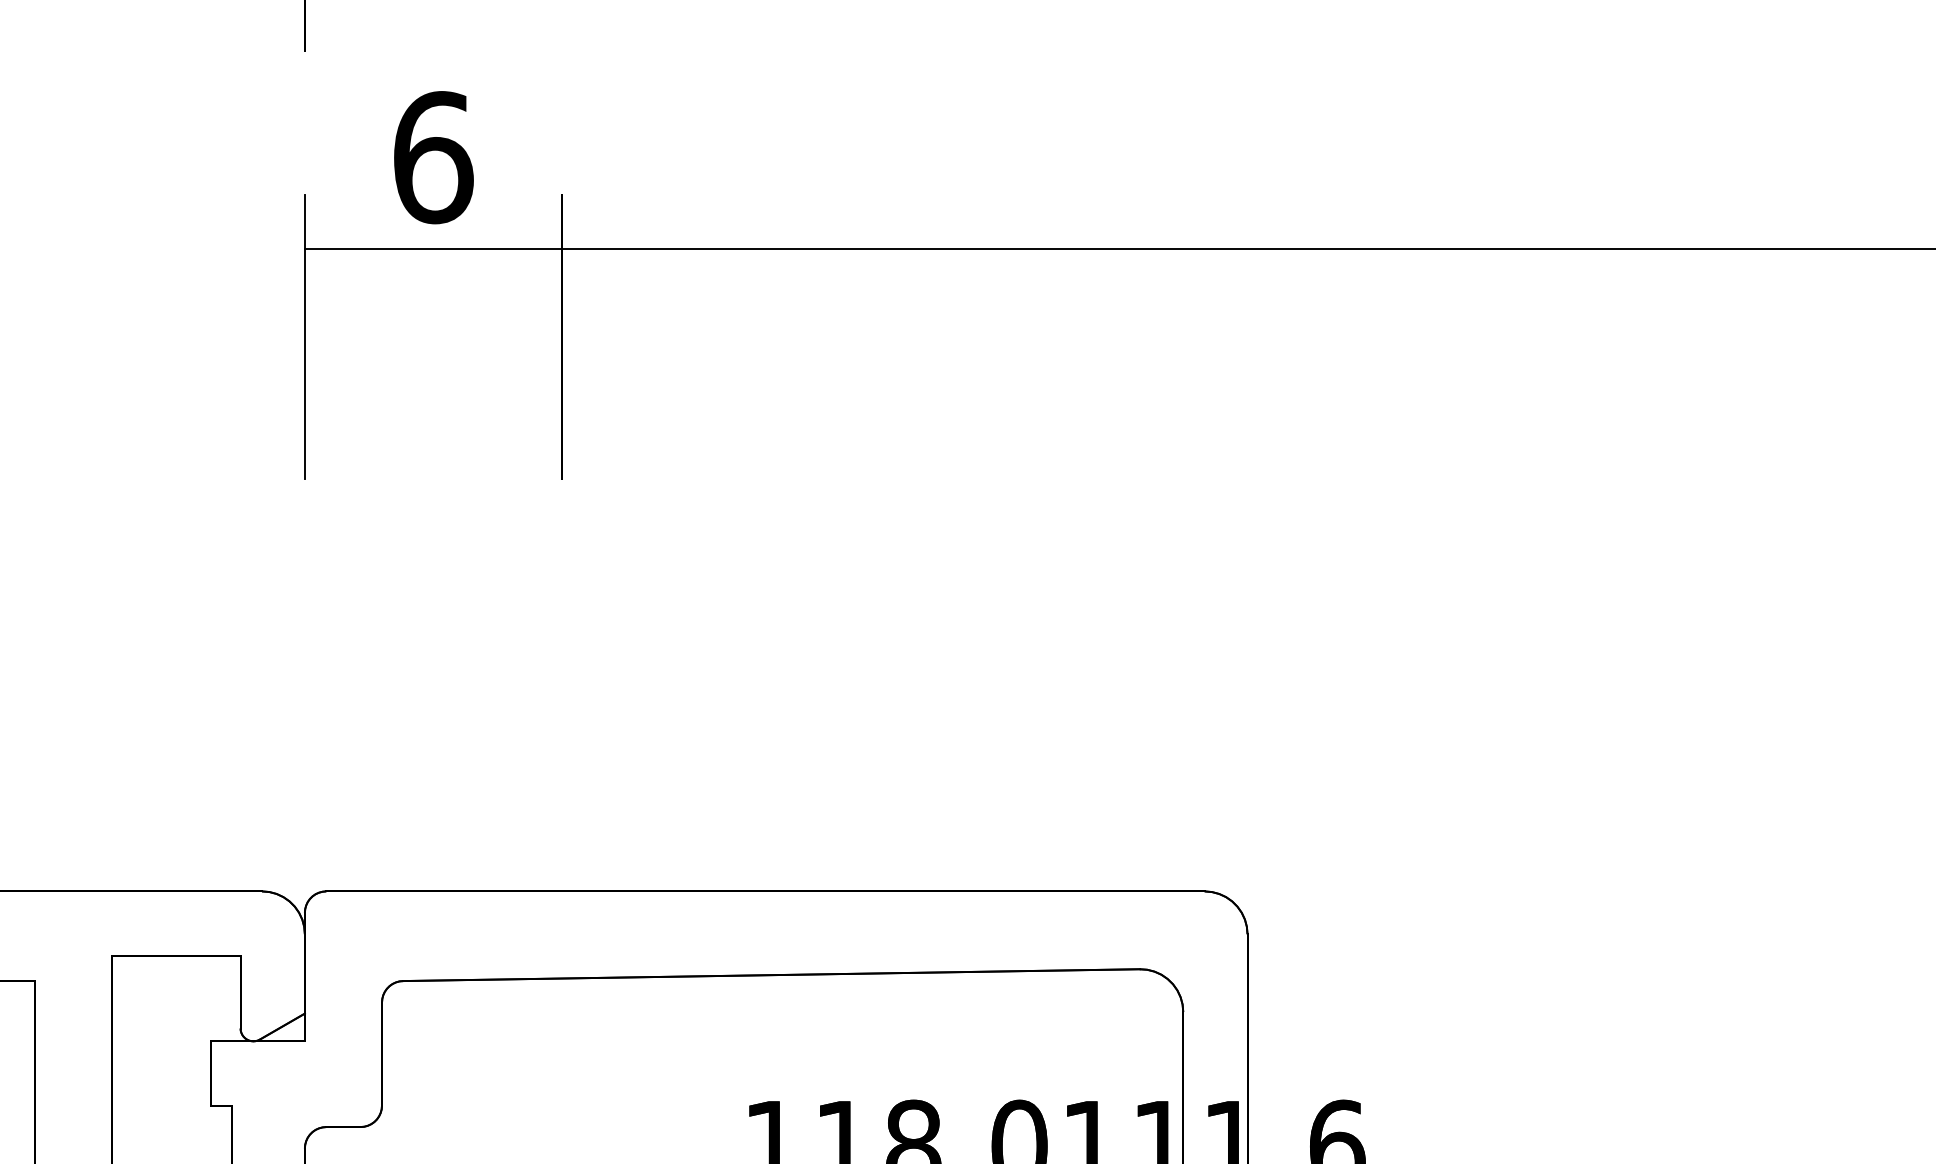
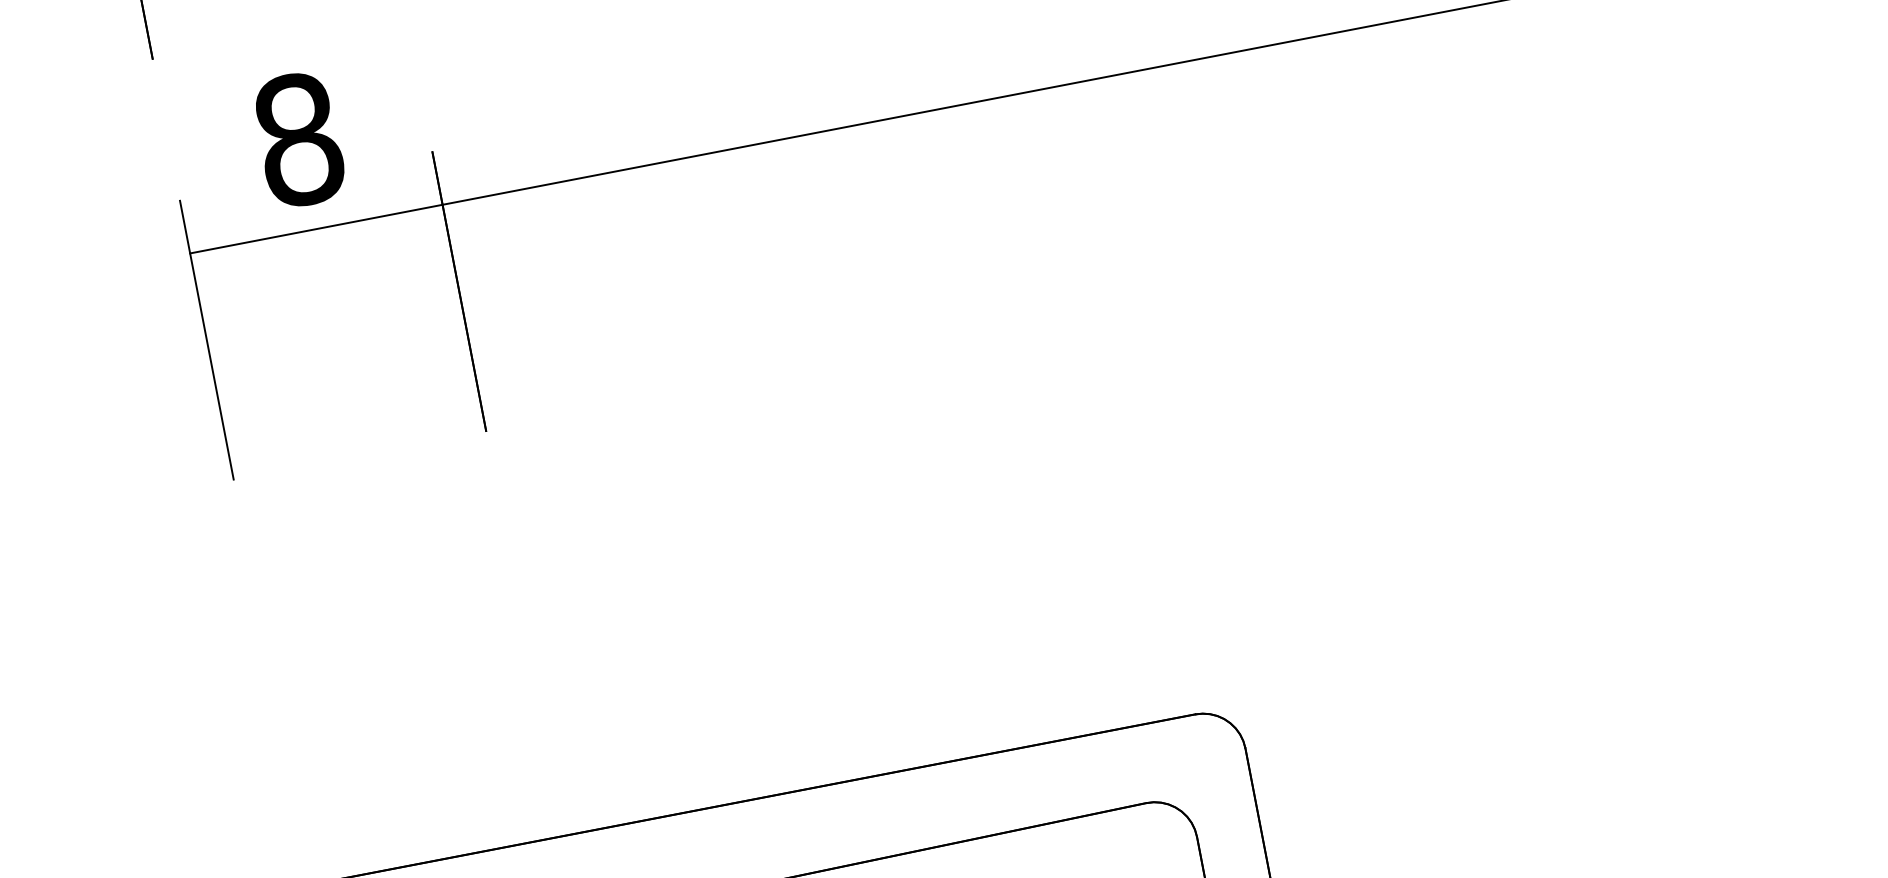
text: (433, 157) -> (299, 139), 6 -> 8

